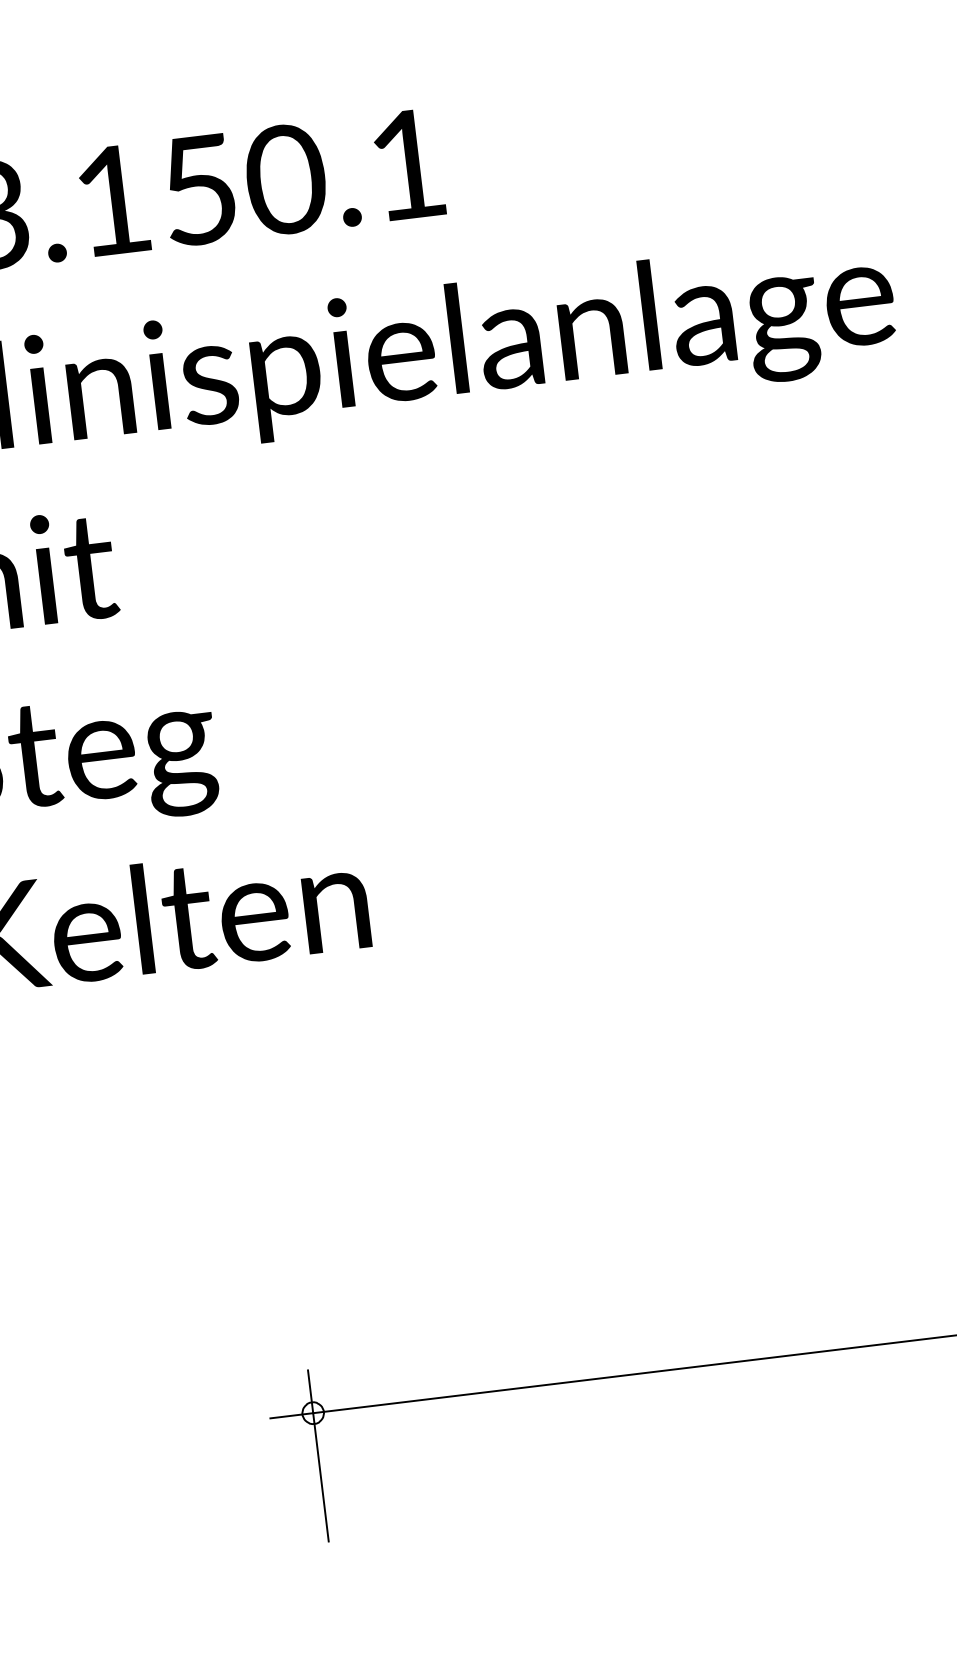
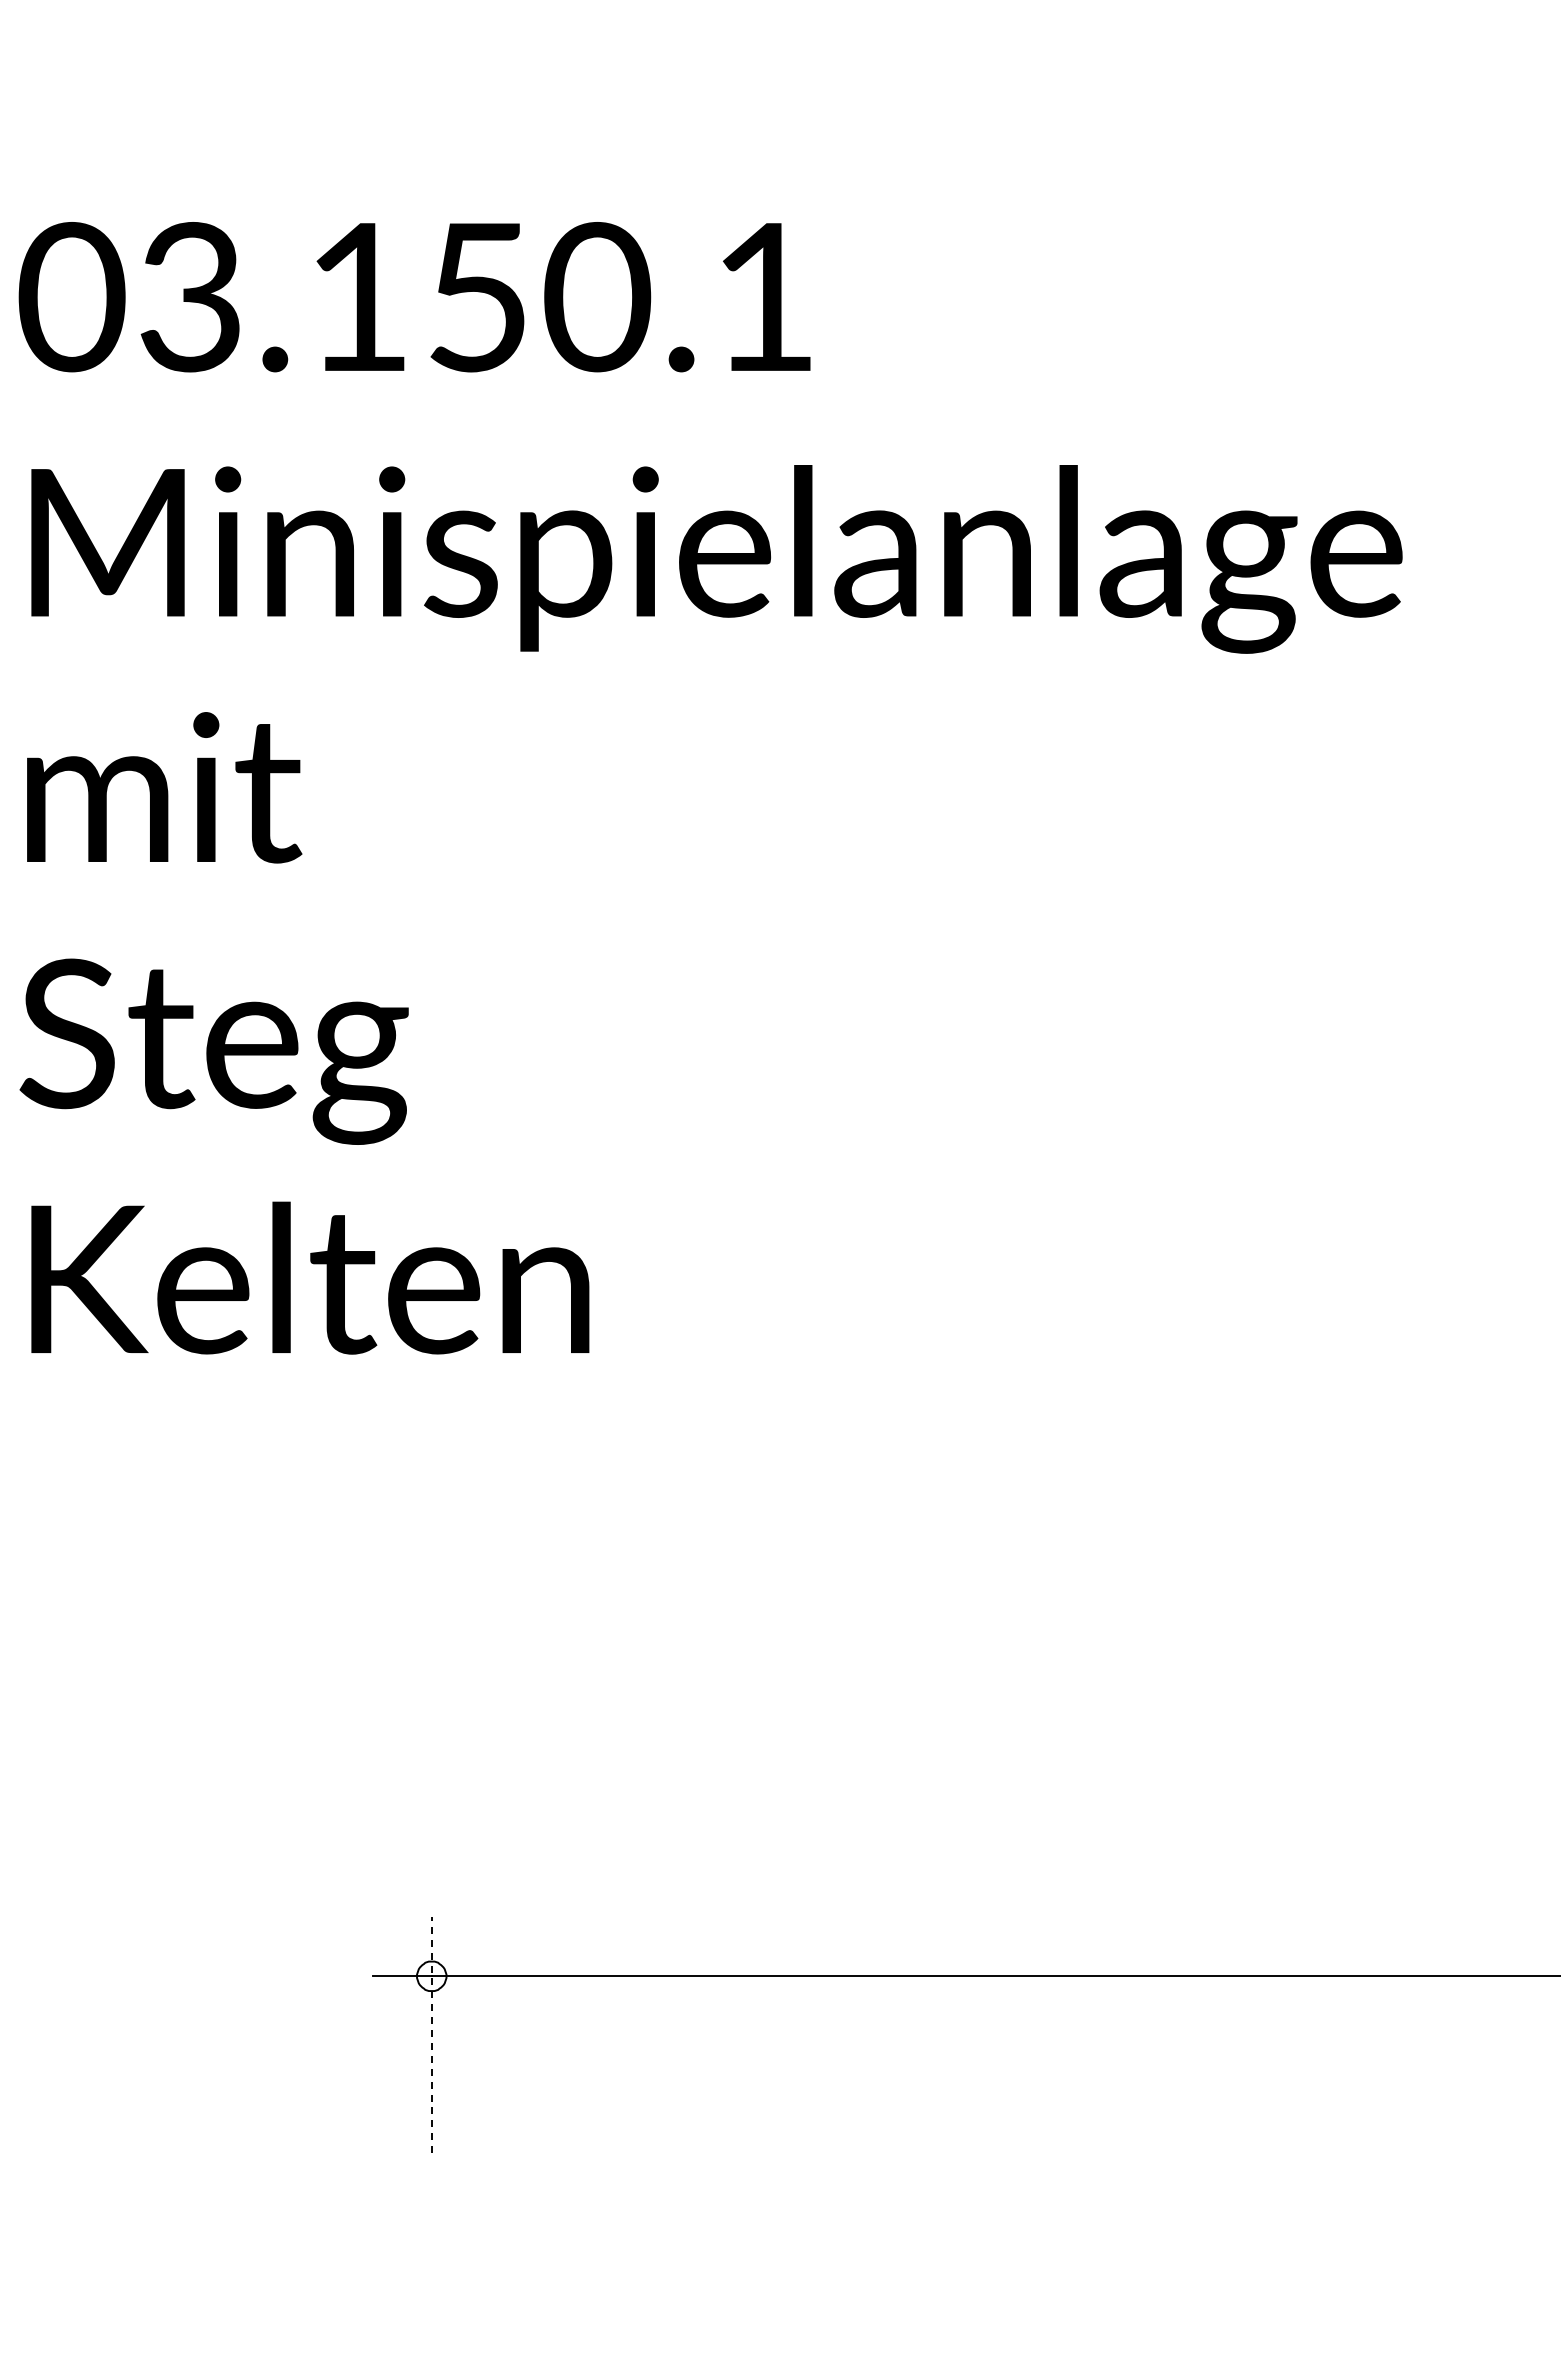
line: (318, 1456) -> (431, 2035), solid -> dashed

